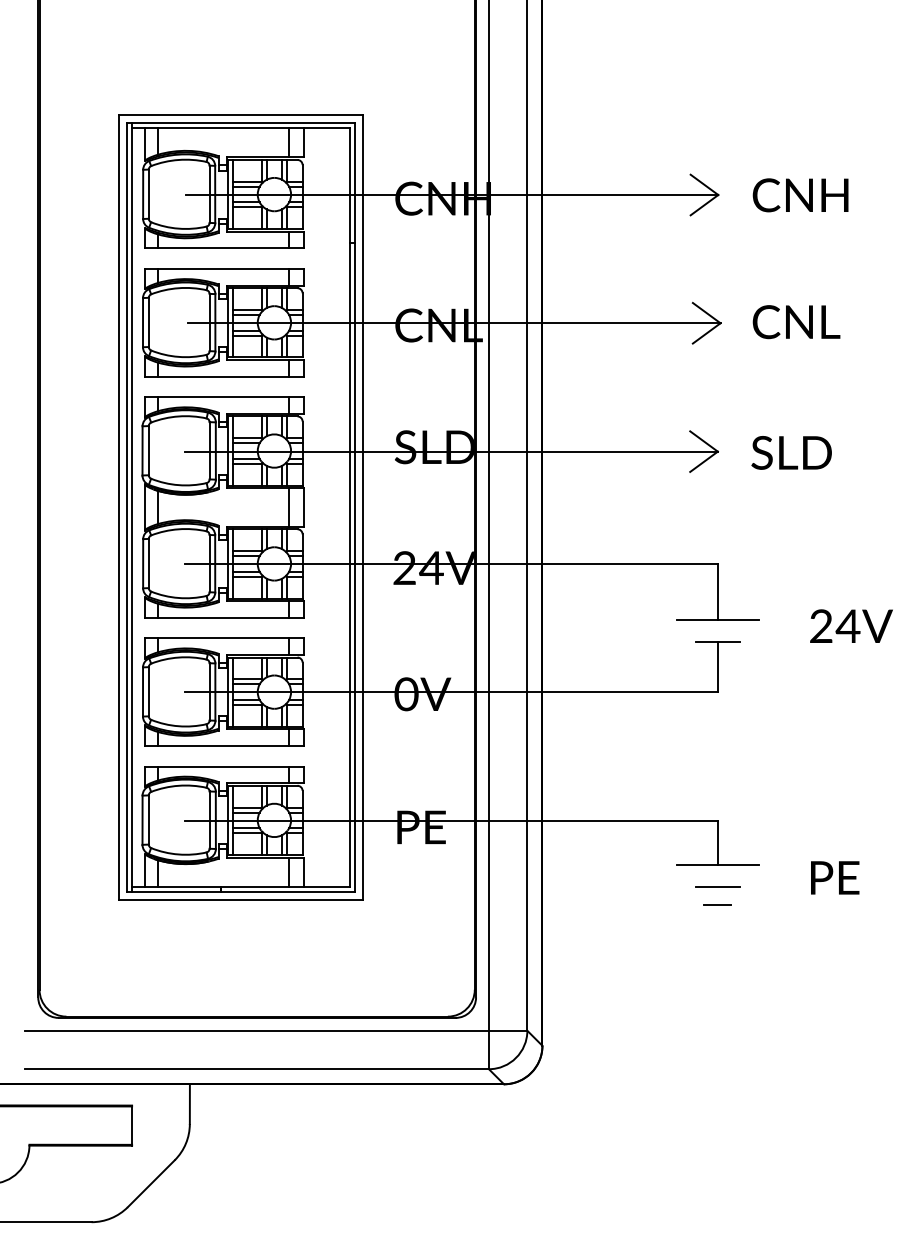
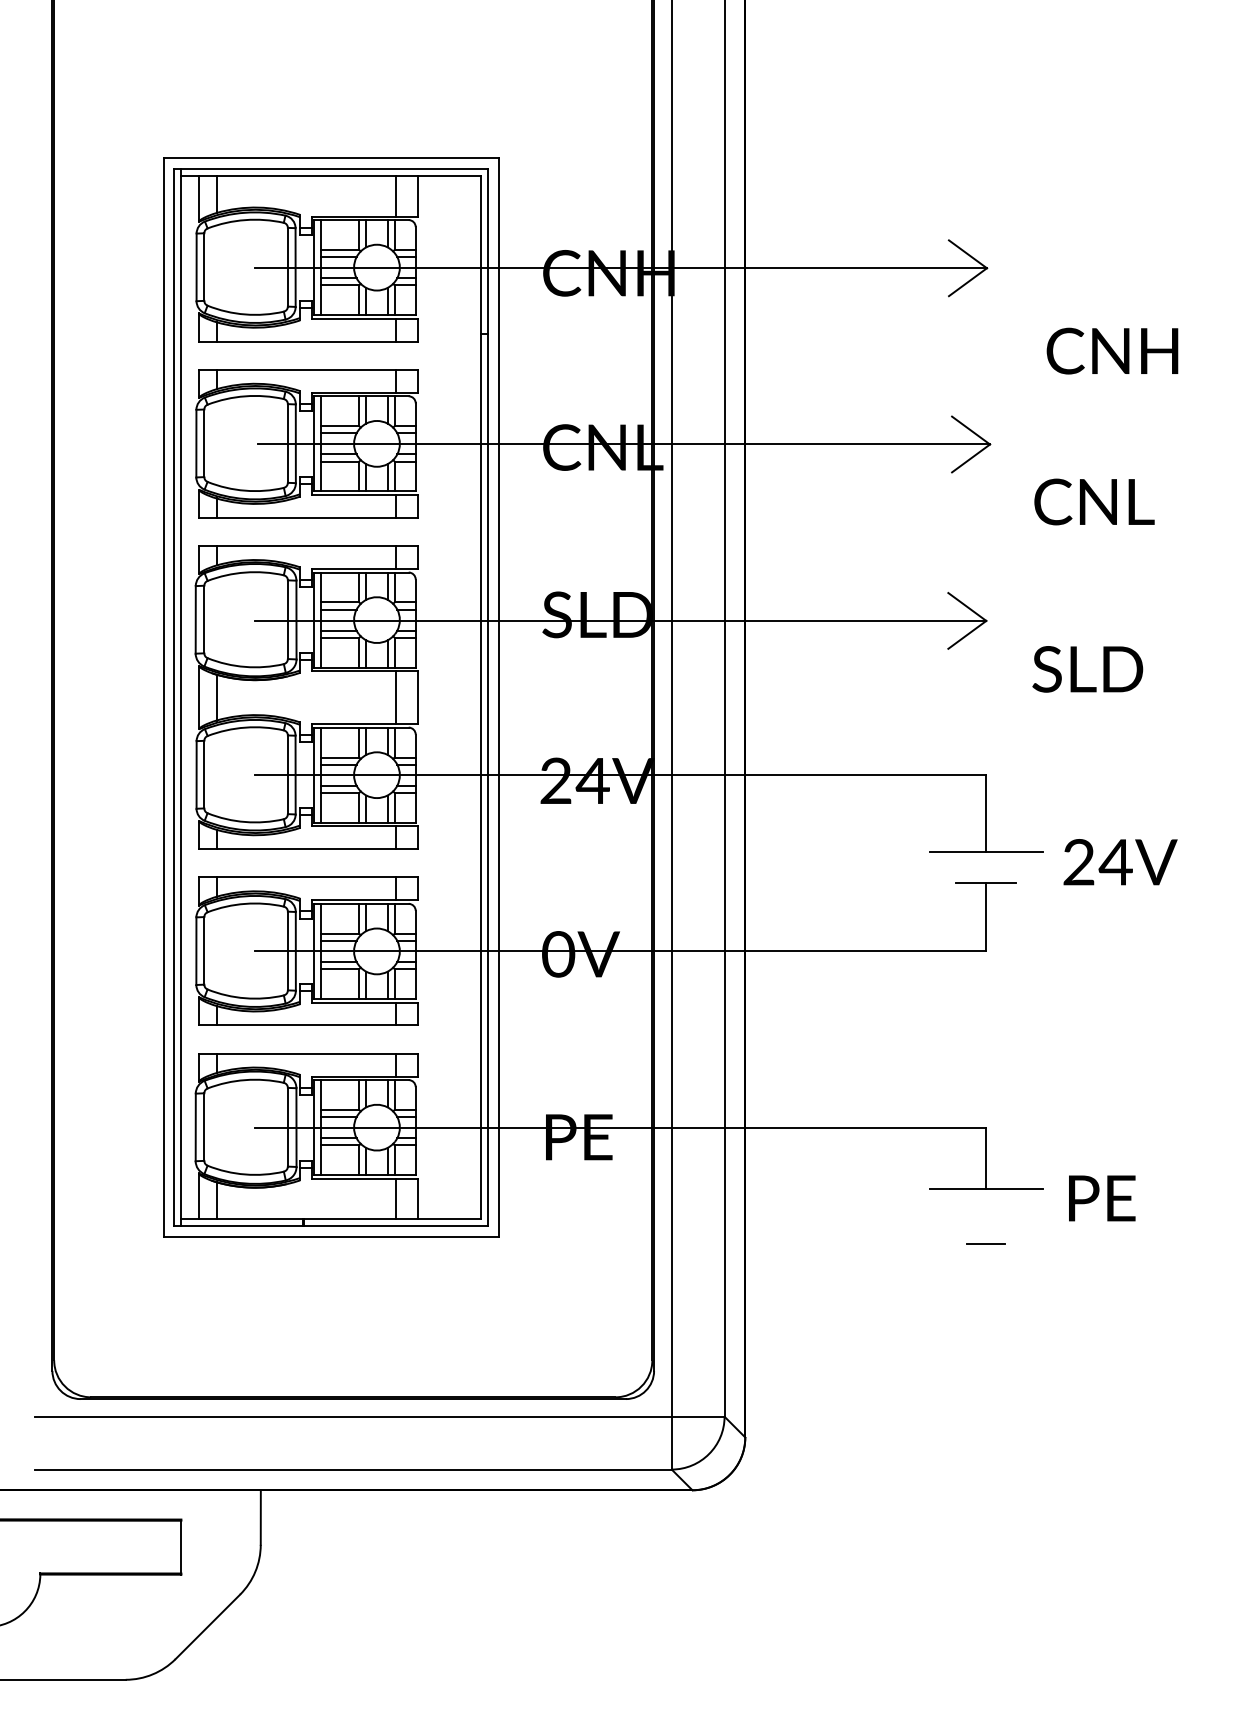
text: (800, 195) -> (1112, 351), moved
text: (796, 322) -> (1094, 502), moved
text: (791, 452) -> (1087, 668), moved
text: (851, 625) -> (1120, 861), moved
text: (835, 877) -> (1102, 1197), moved
line: (717, 886) -> (985, 1218), removed

